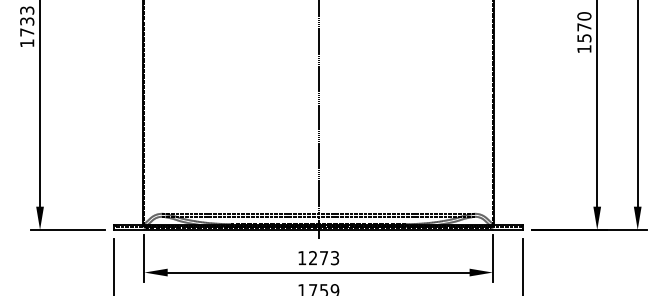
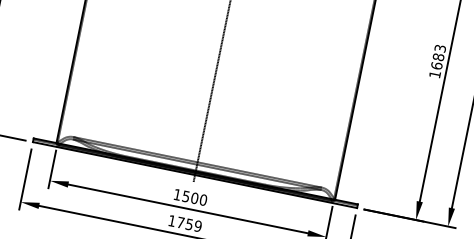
text: (584, 27) -> (438, 57), 1570 -> 1683
text: (324, 258) -> (195, 198), 1273 -> 1500

